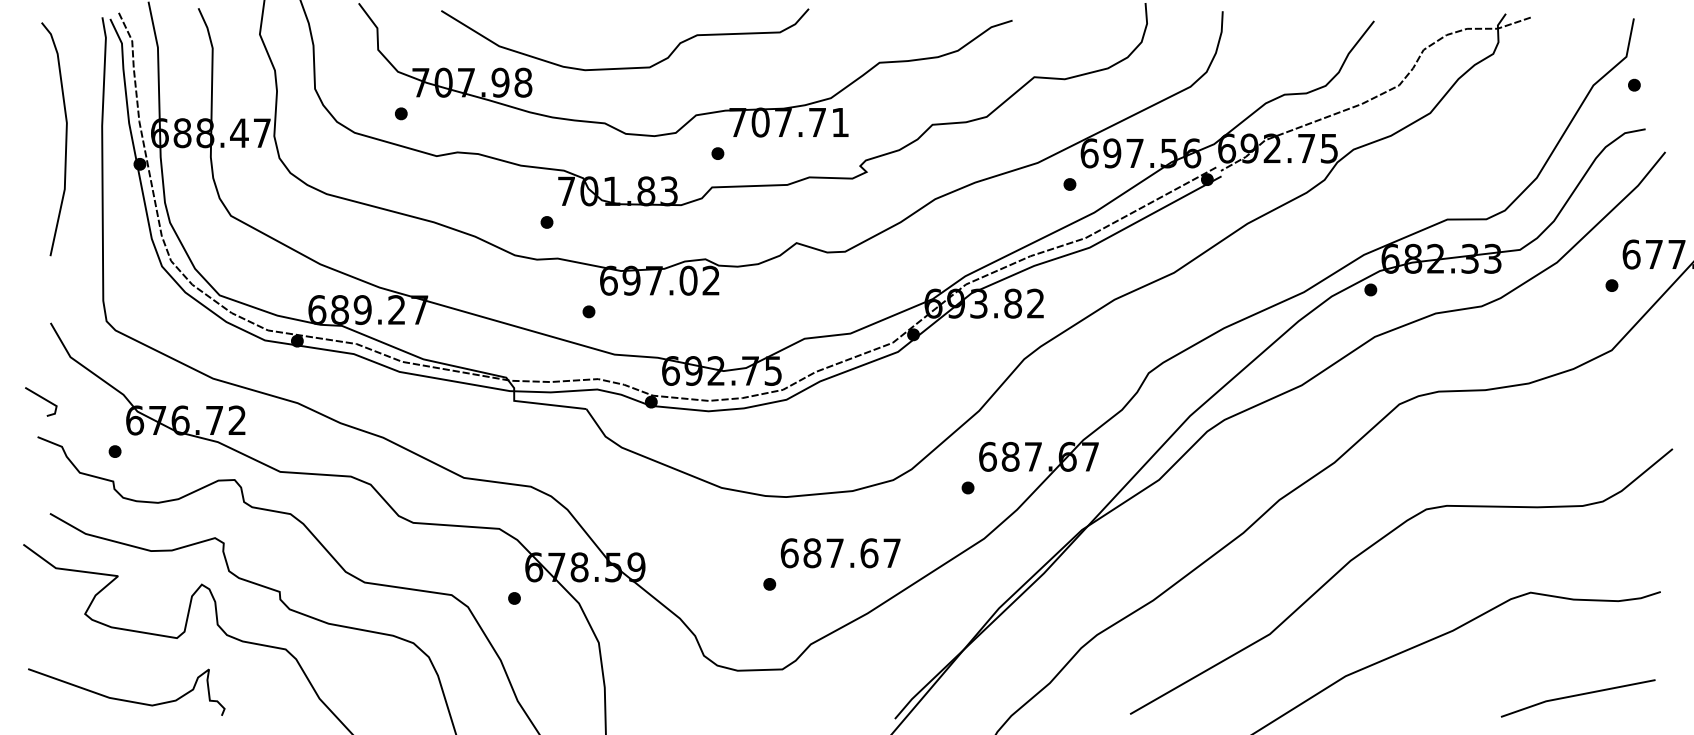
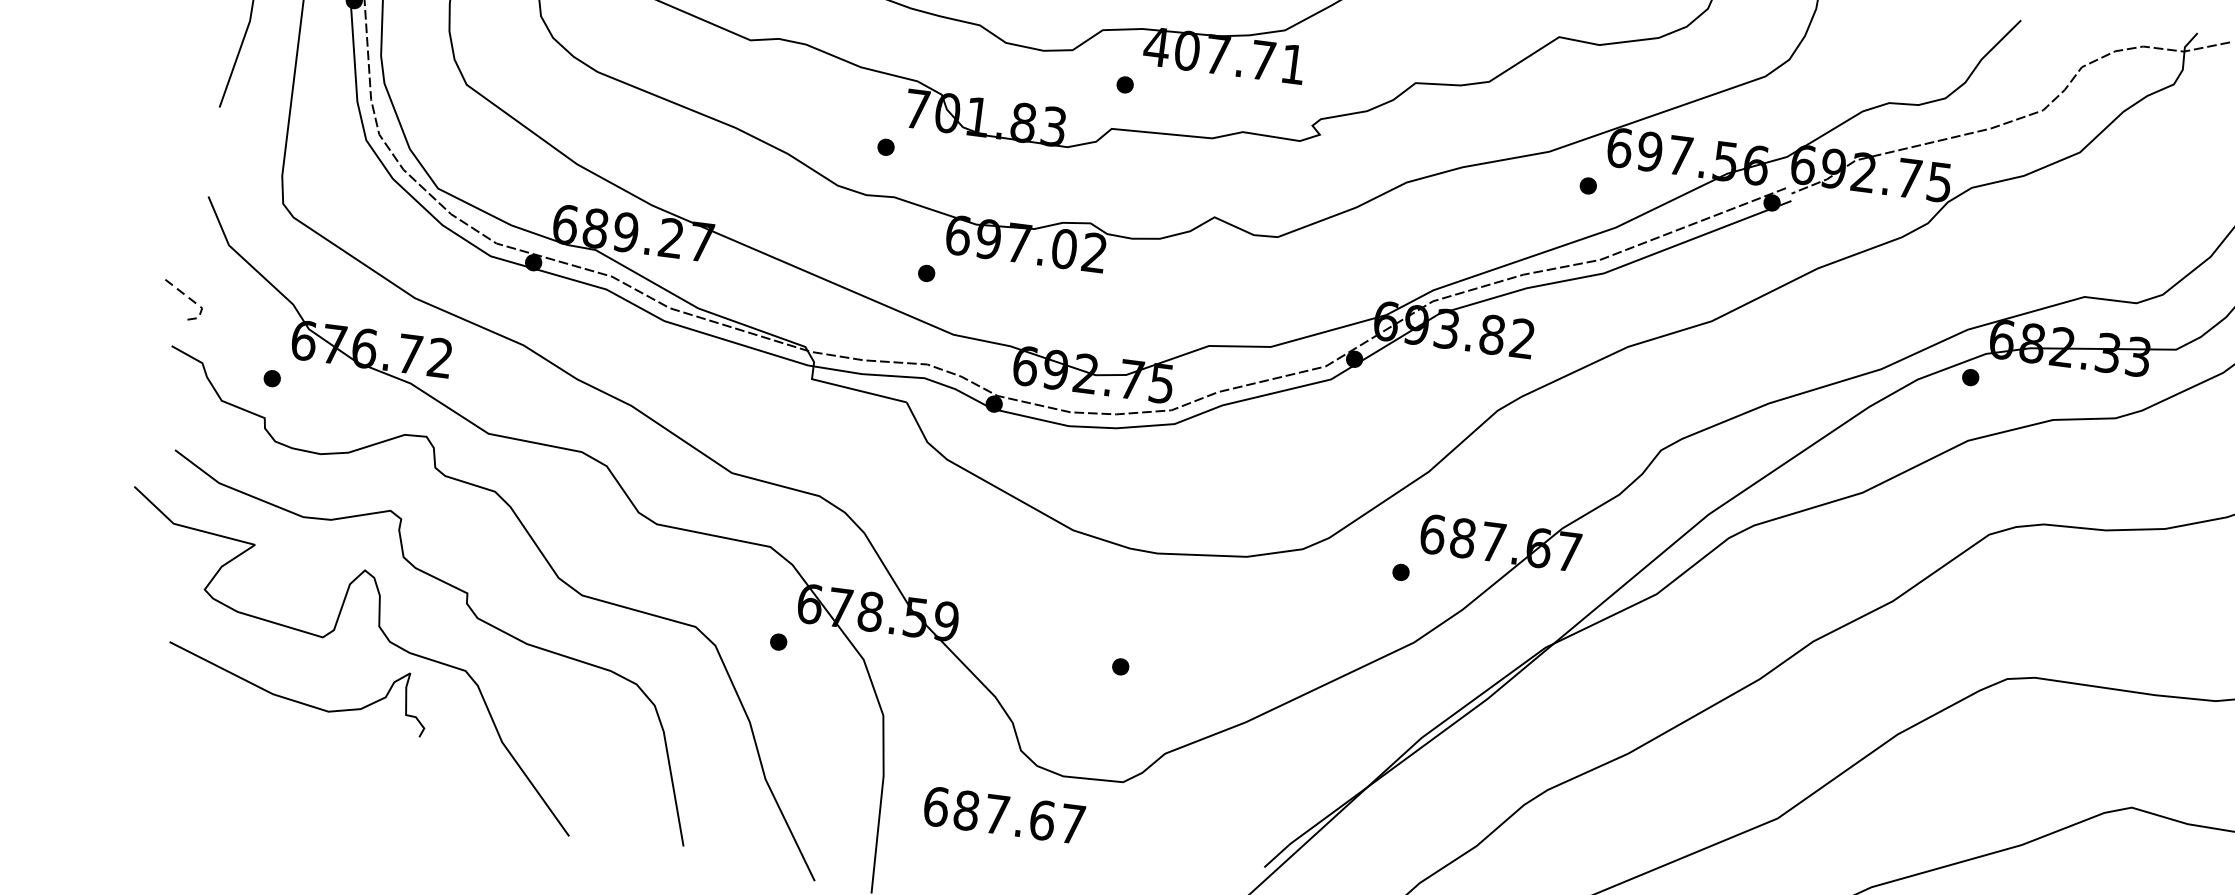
text: (737, 122) -> (1156, 46), 707.71 -> 407.71
line: (49, 401) -> (193, 300), solid -> dashed
text: (840, 553) -> (1003, 815), moved
curve: (125, 699) -> (293, 699), moved

